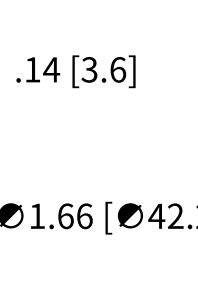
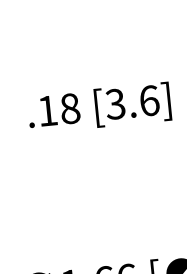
text: (51, 69) -> (70, 108), .14 -> .18

